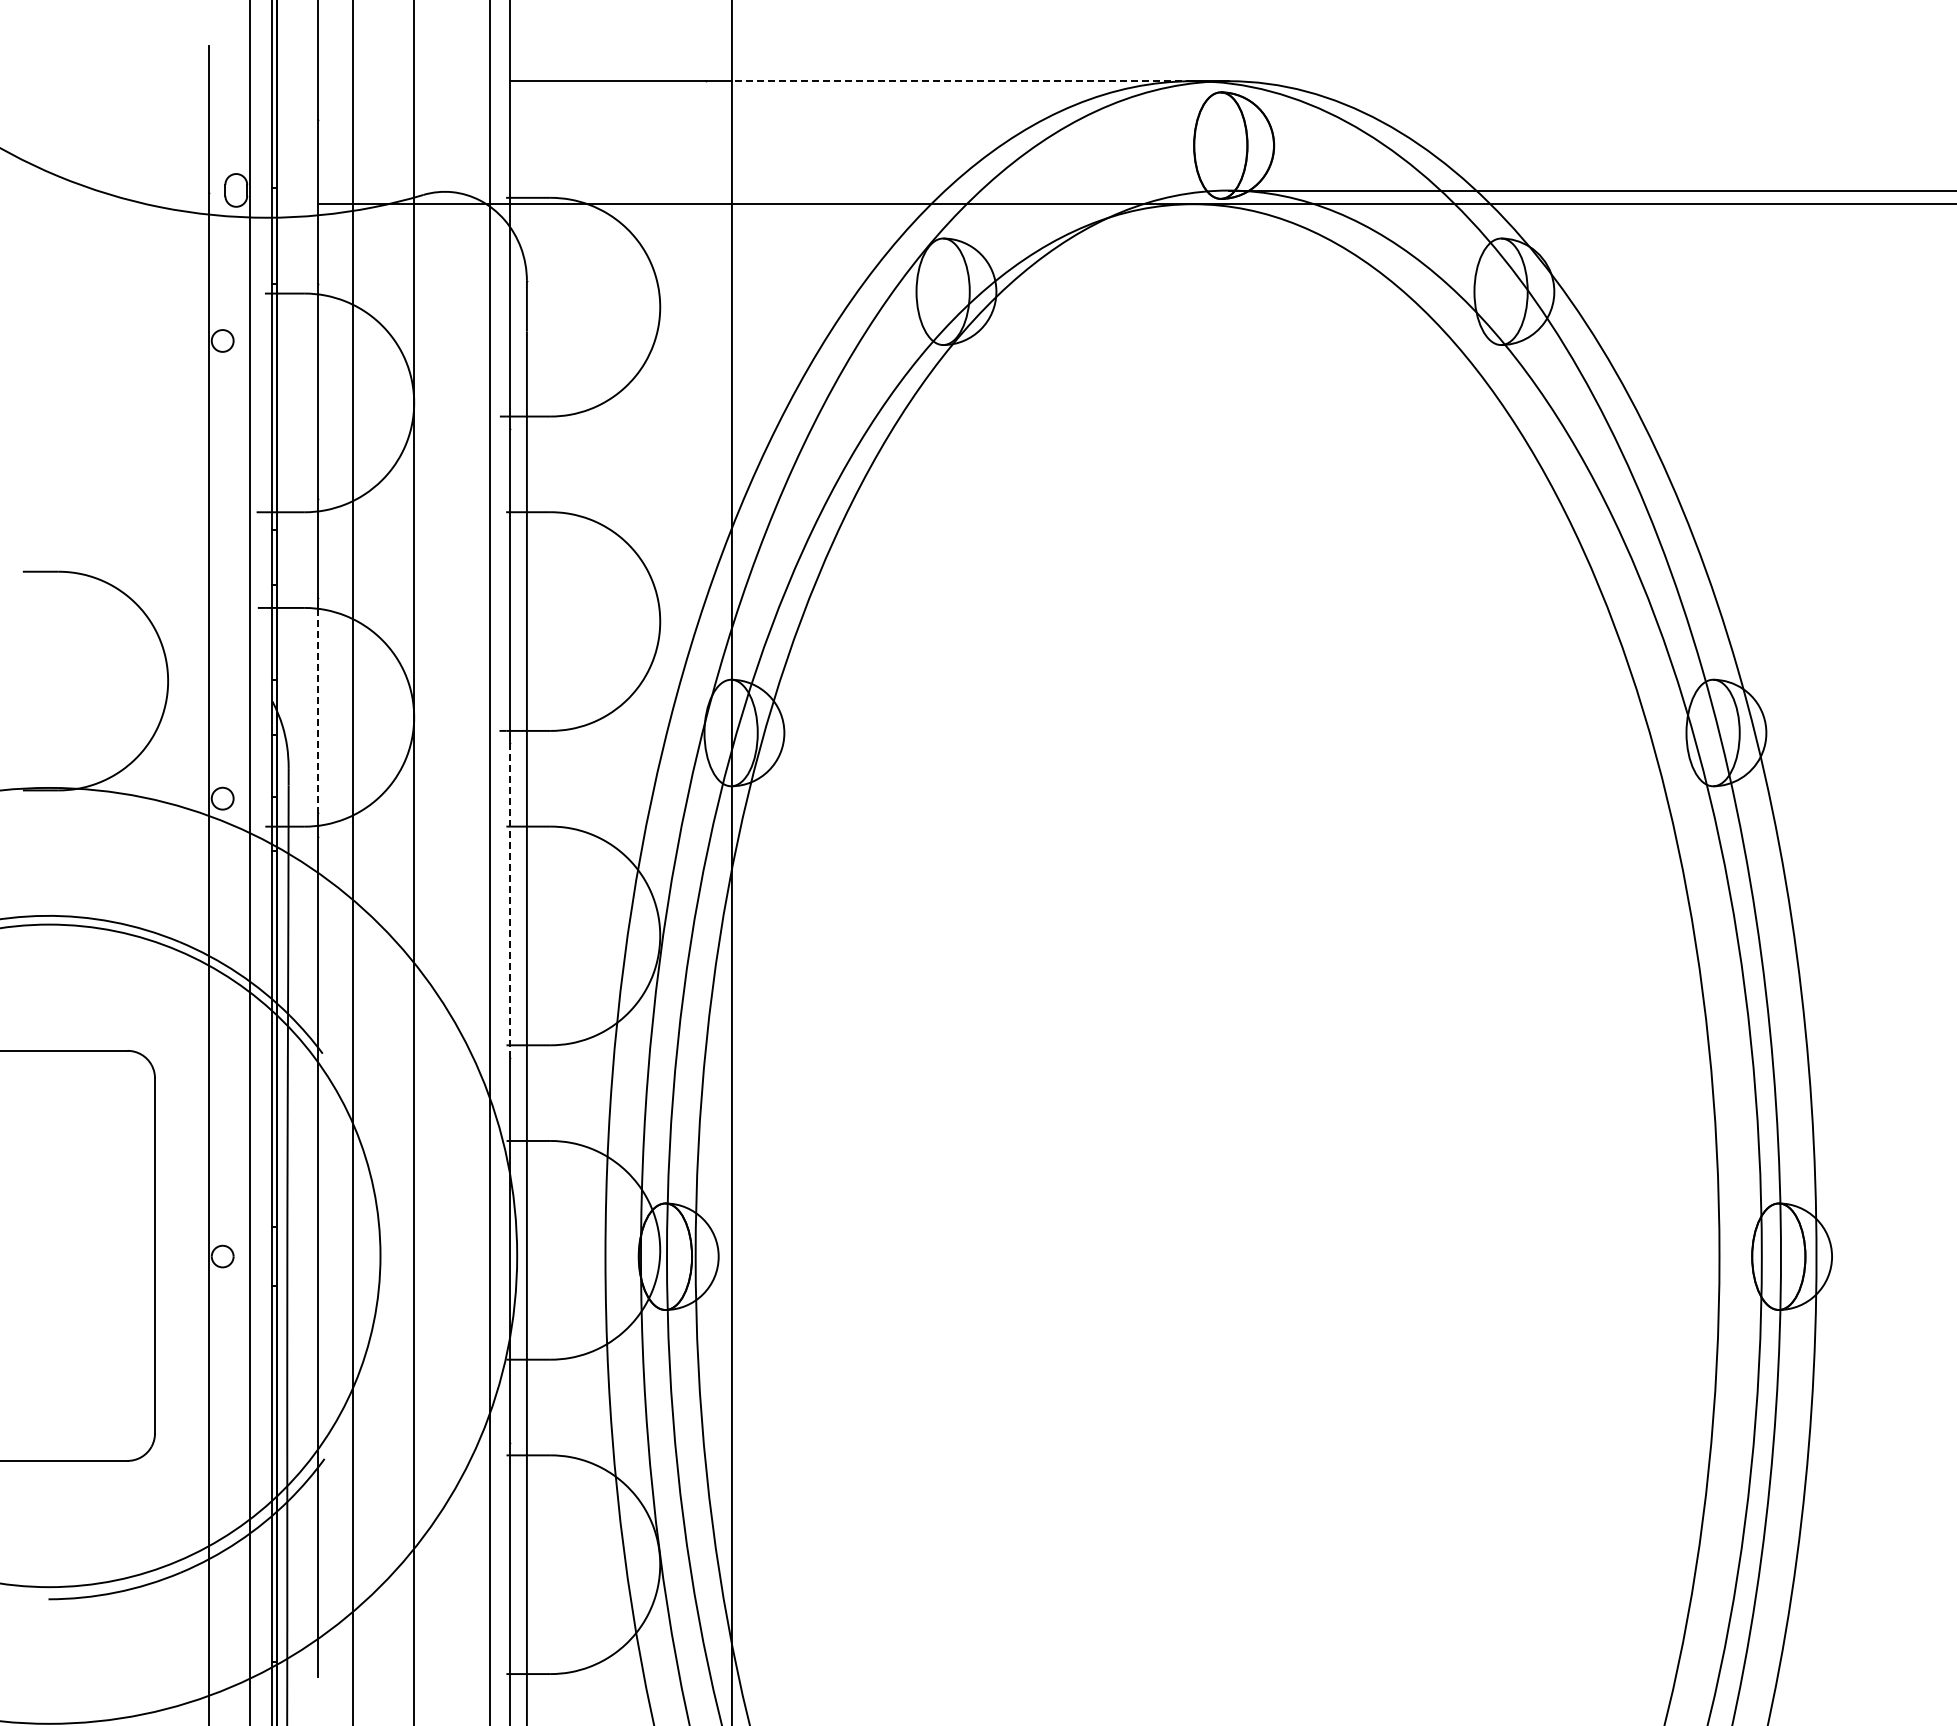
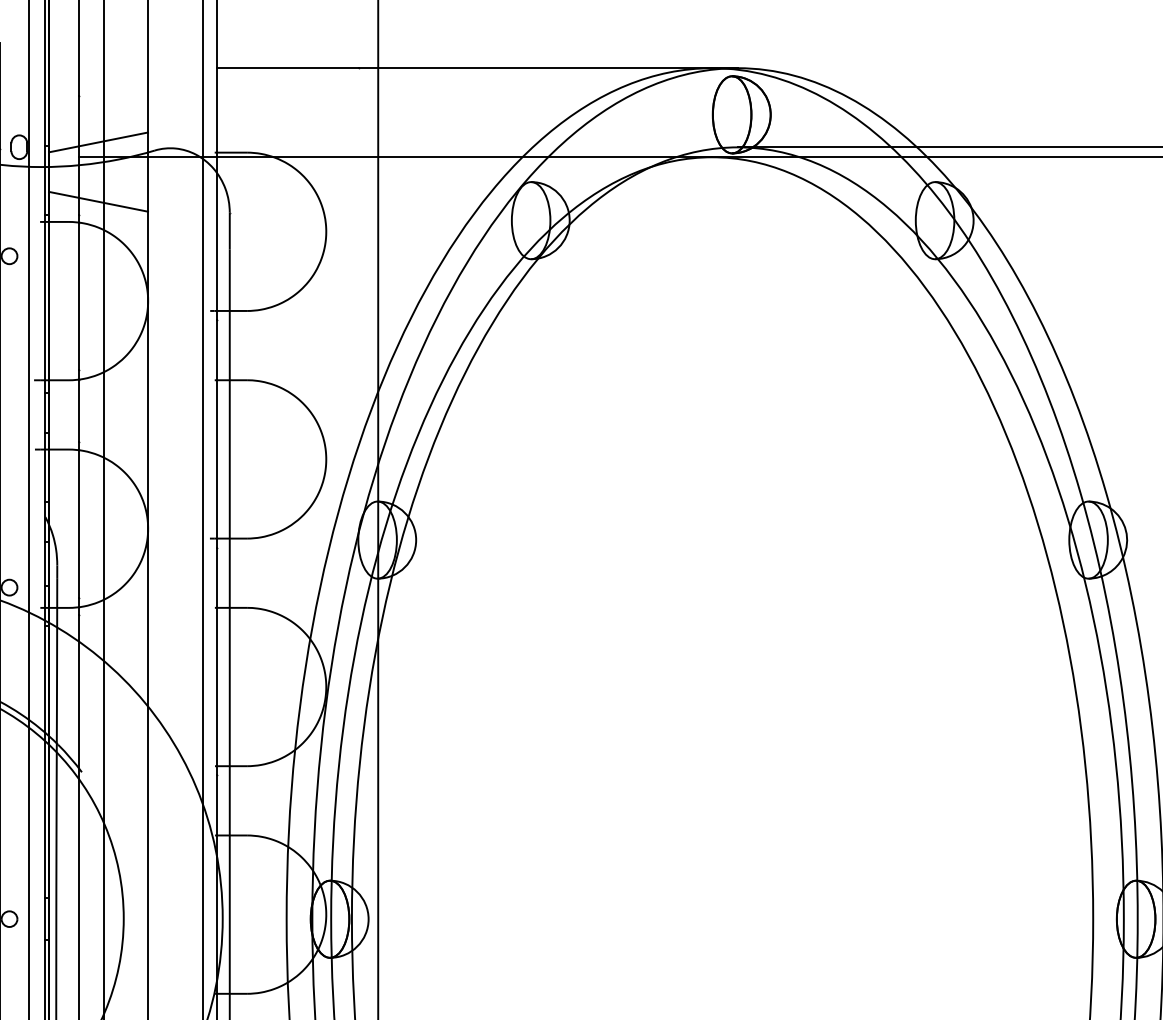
line: (962, 81) -> (545, 68), dashed -> solid
line: (345, 183) -> (98, 142), added
line: (345, 265) -> (98, 201), added
line: (318, 711) -> (78, 524), dashed -> solid
line: (509, 899) -> (217, 660), dashed -> solid

